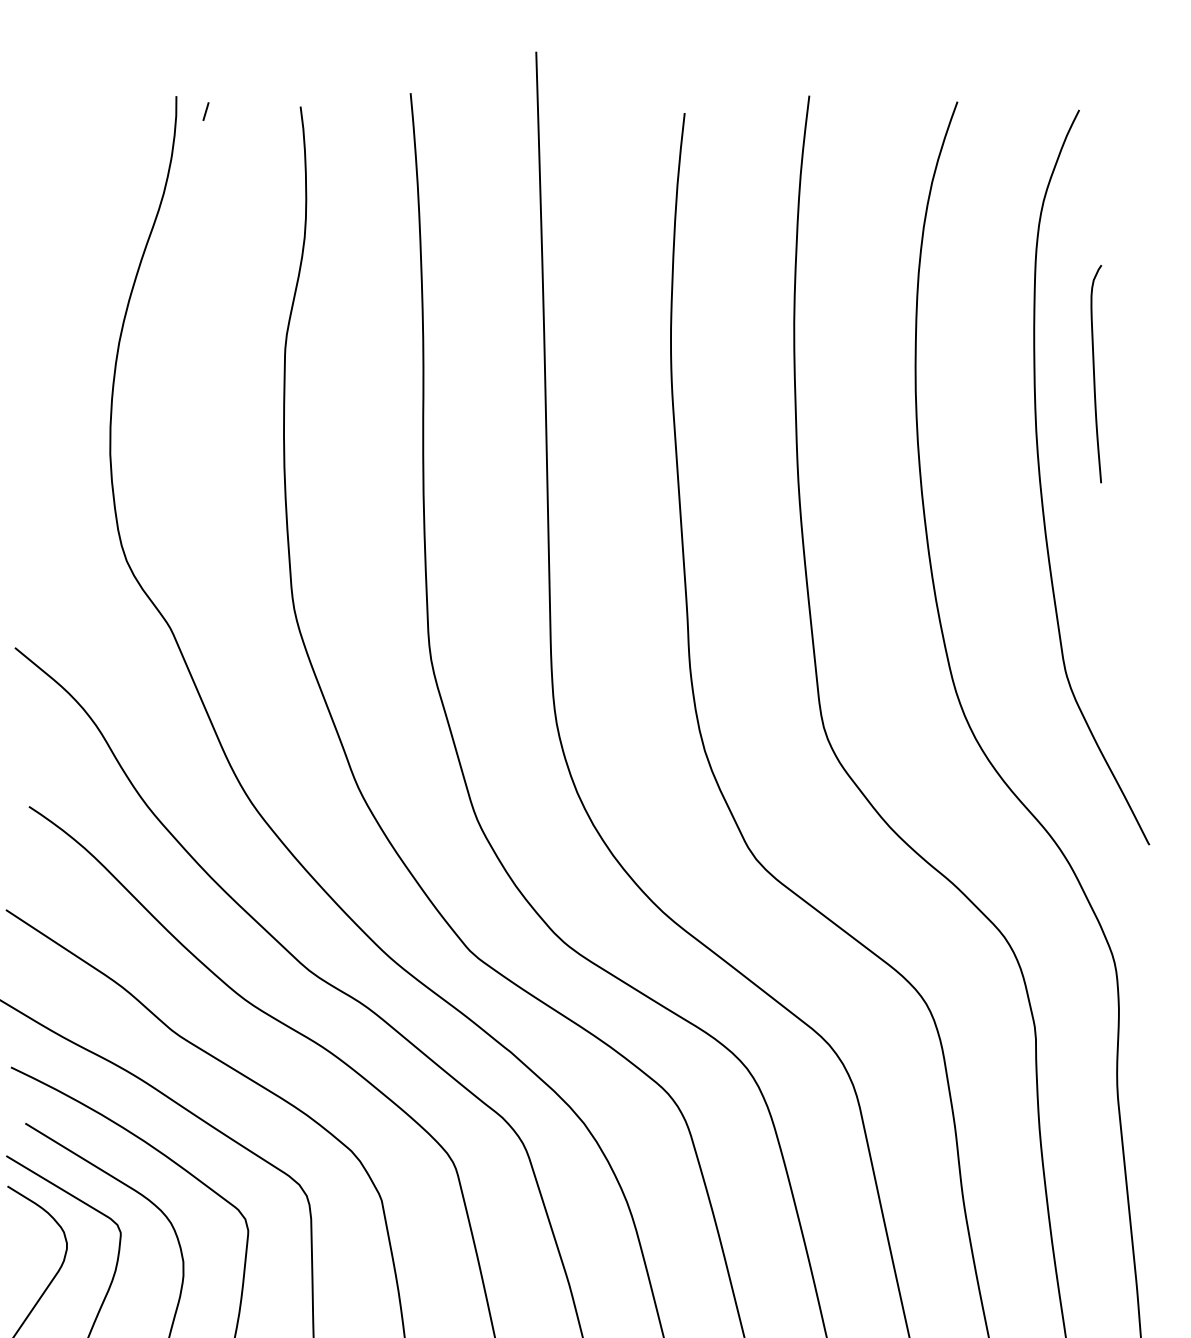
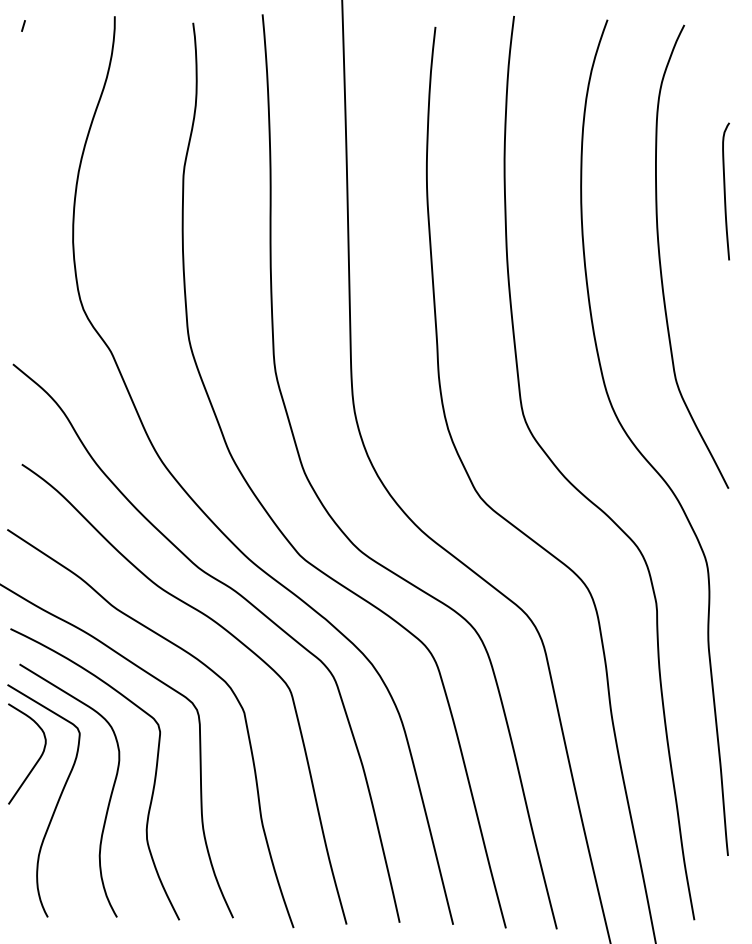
line: (206, 110) -> (23, 25), moved
curve: (1095, 373) -> (725, 191), moved

